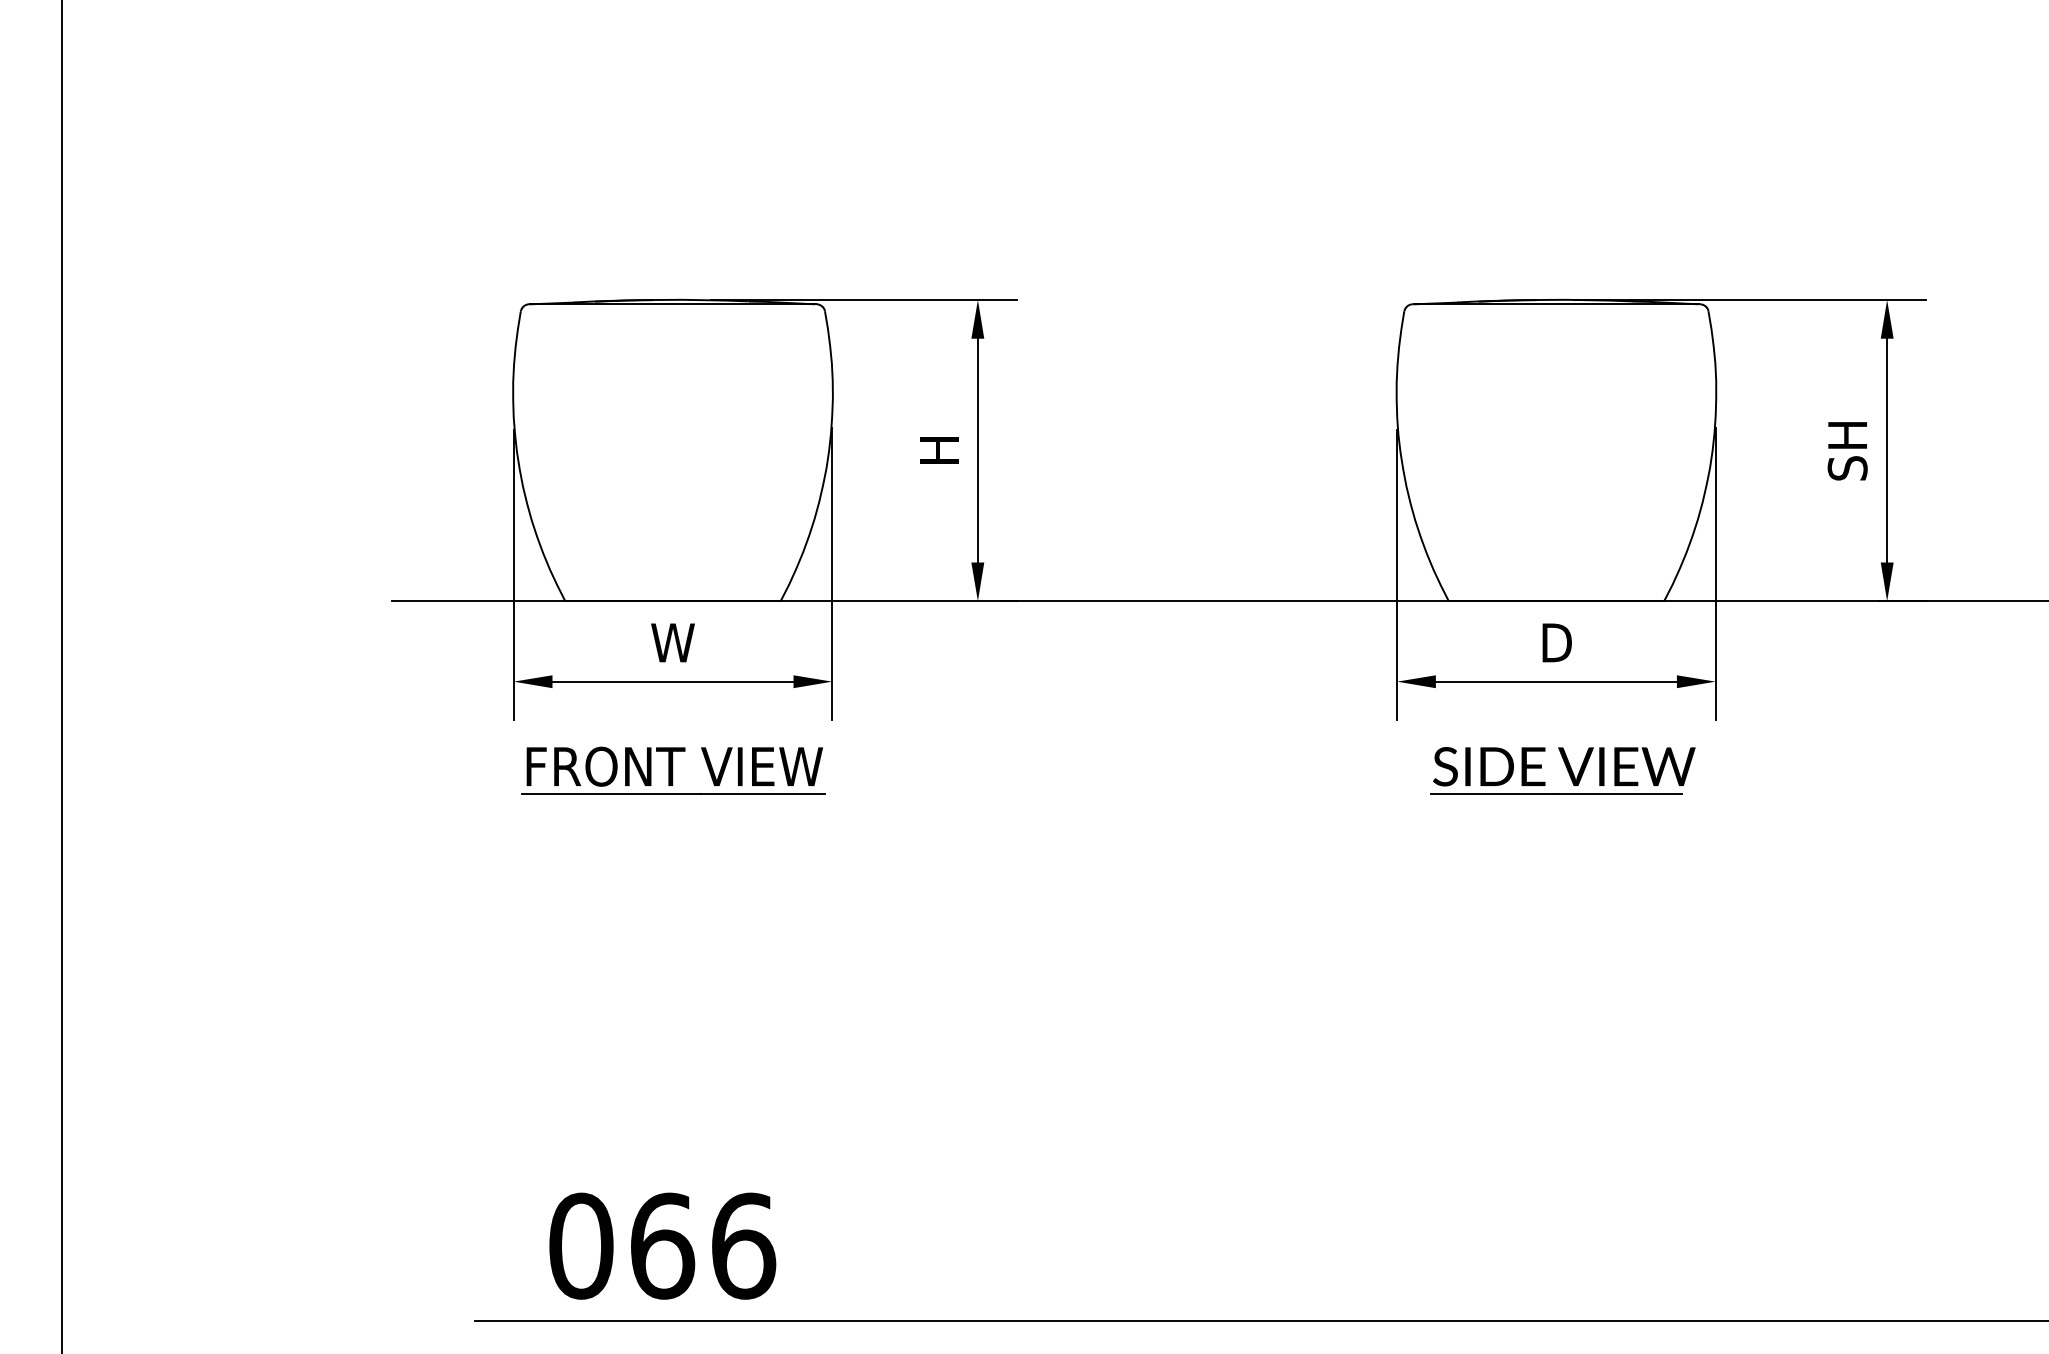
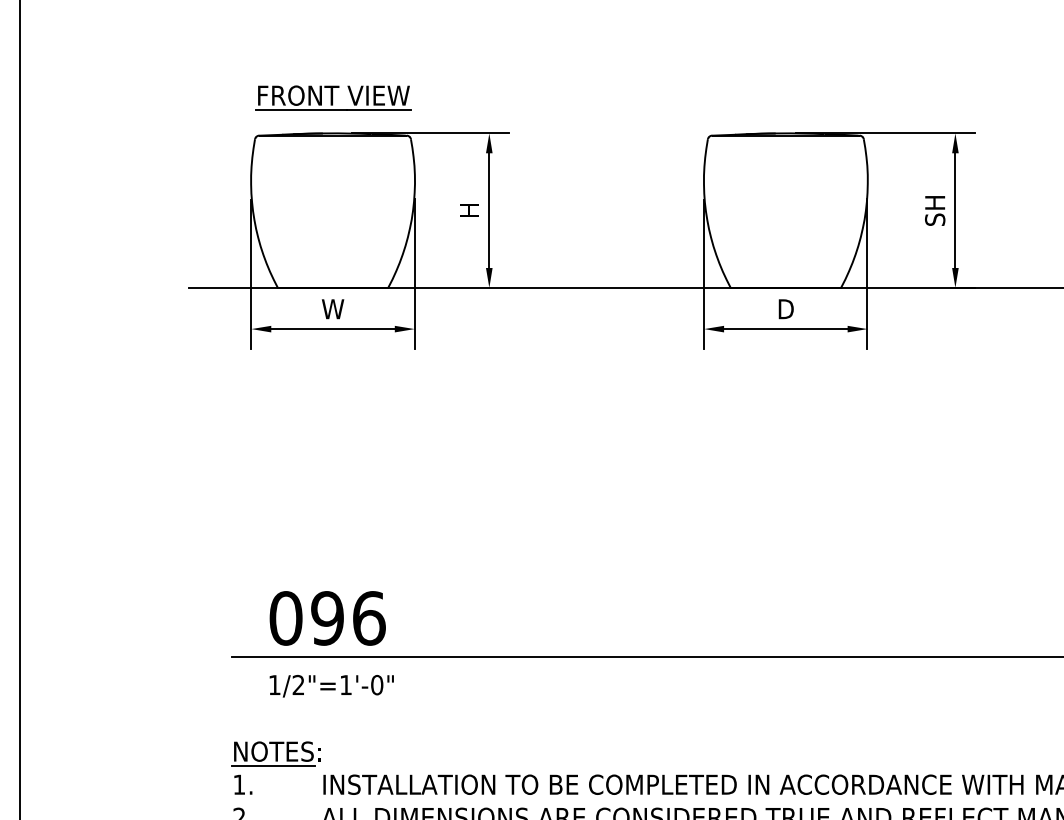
part: (673, 770) -> (333, 97), moved
part: (1561, 770) -> (788, 374), removed
text: (662, 1246) -> (327, 618), 066 -> 096

